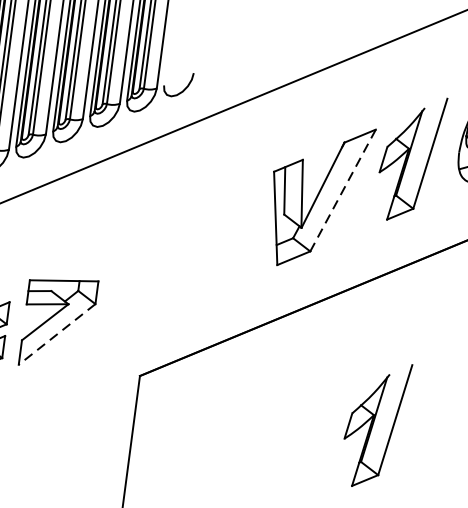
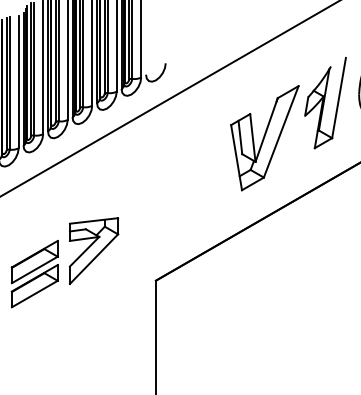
line: (343, 190) -> (281, 131), dashed -> solid
line: (57, 334) -> (94, 259), dashed -> solid
part: (375, 425) -> (325, 293), removed

